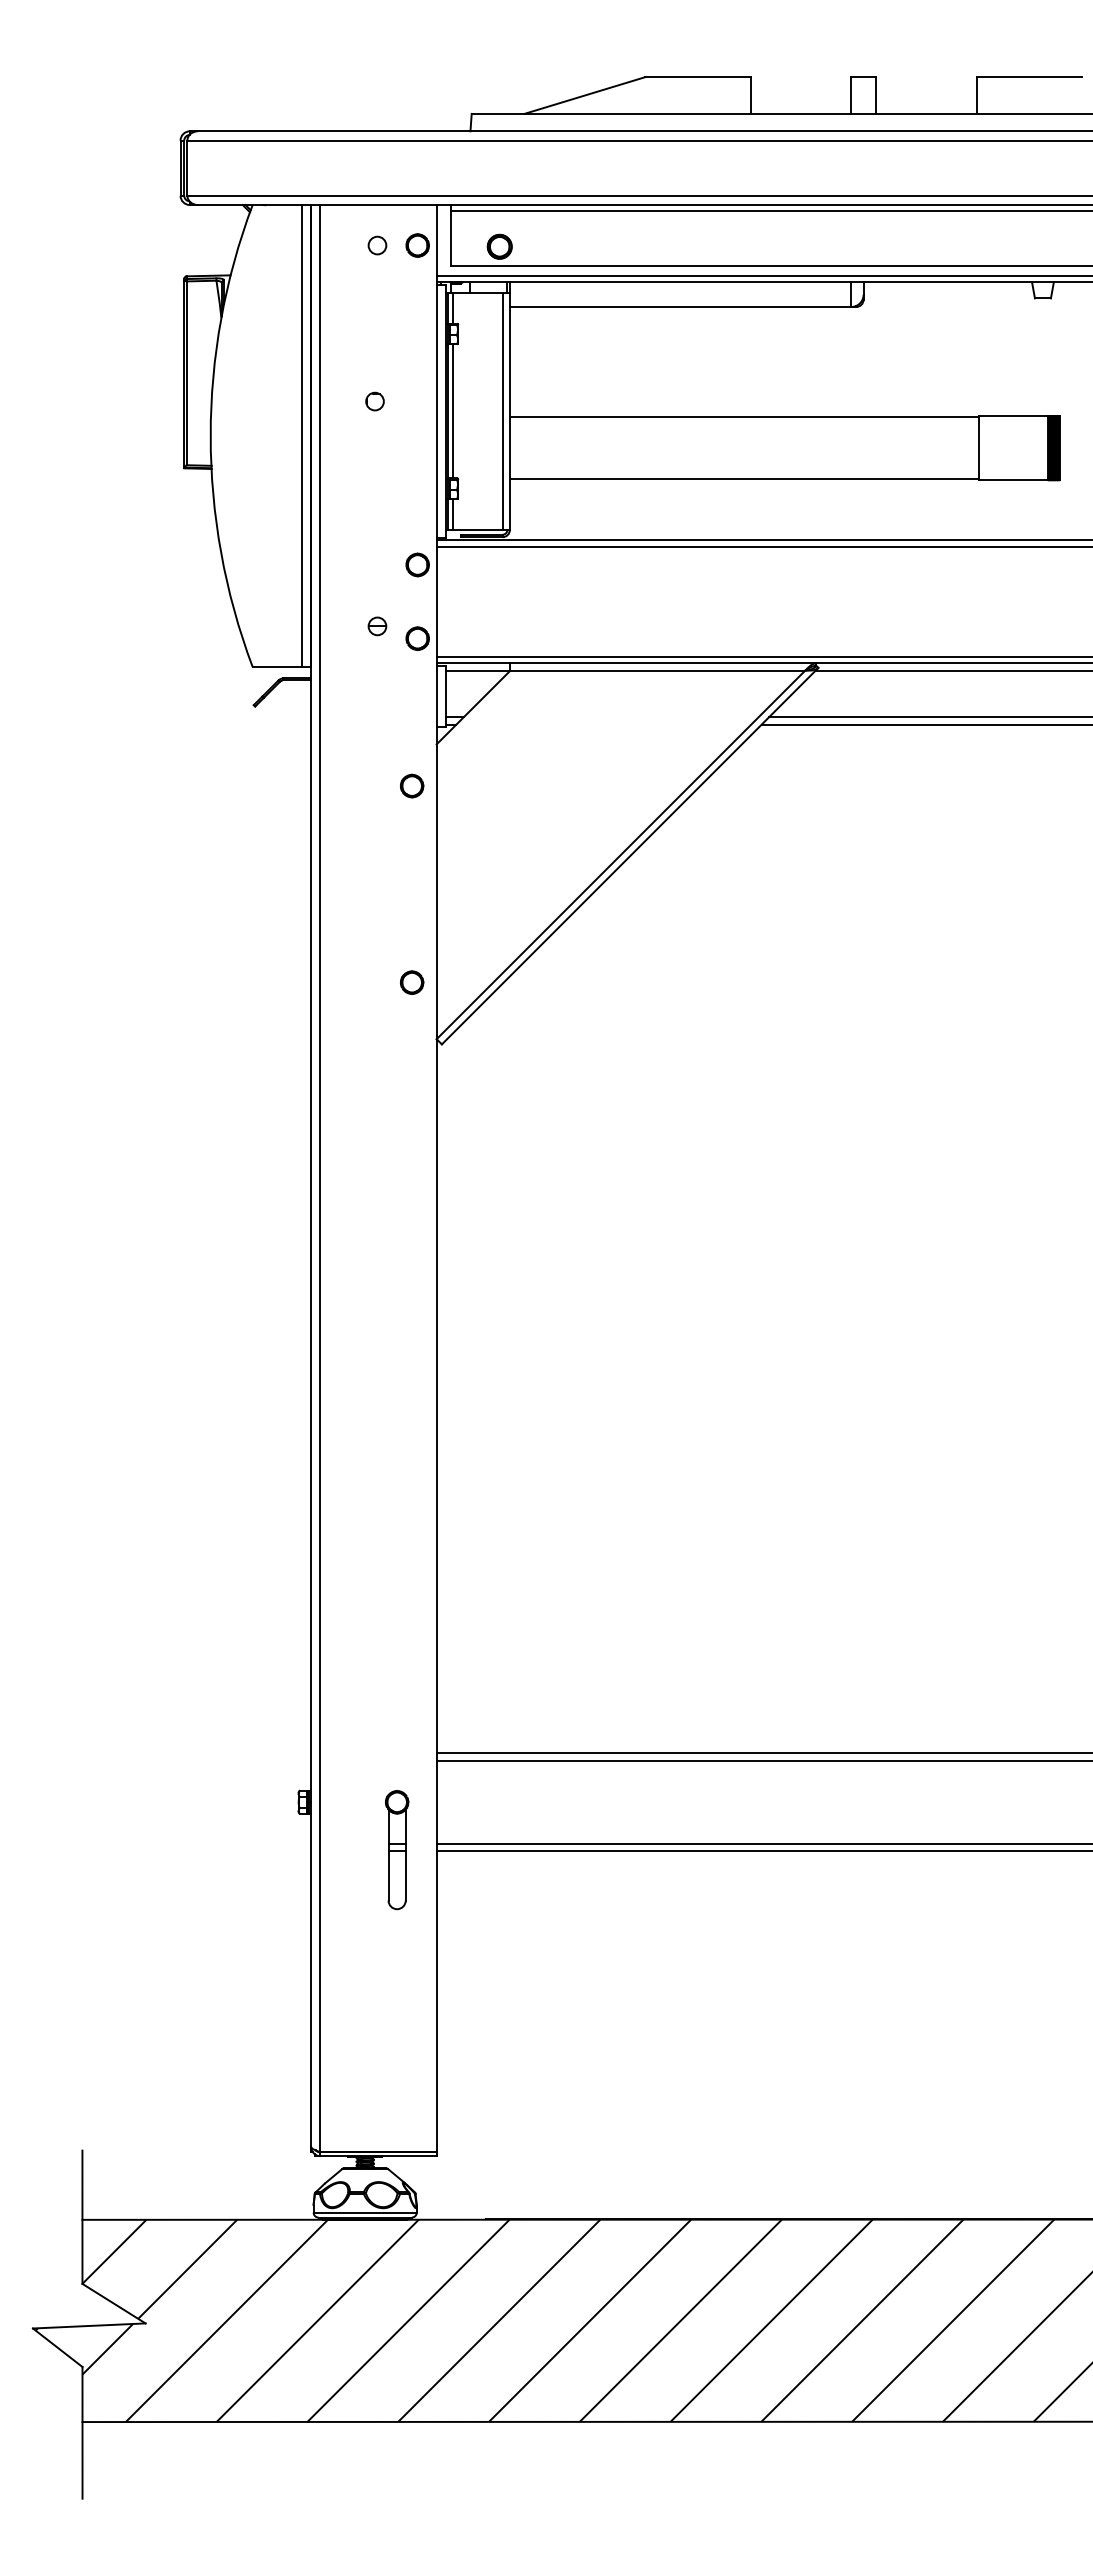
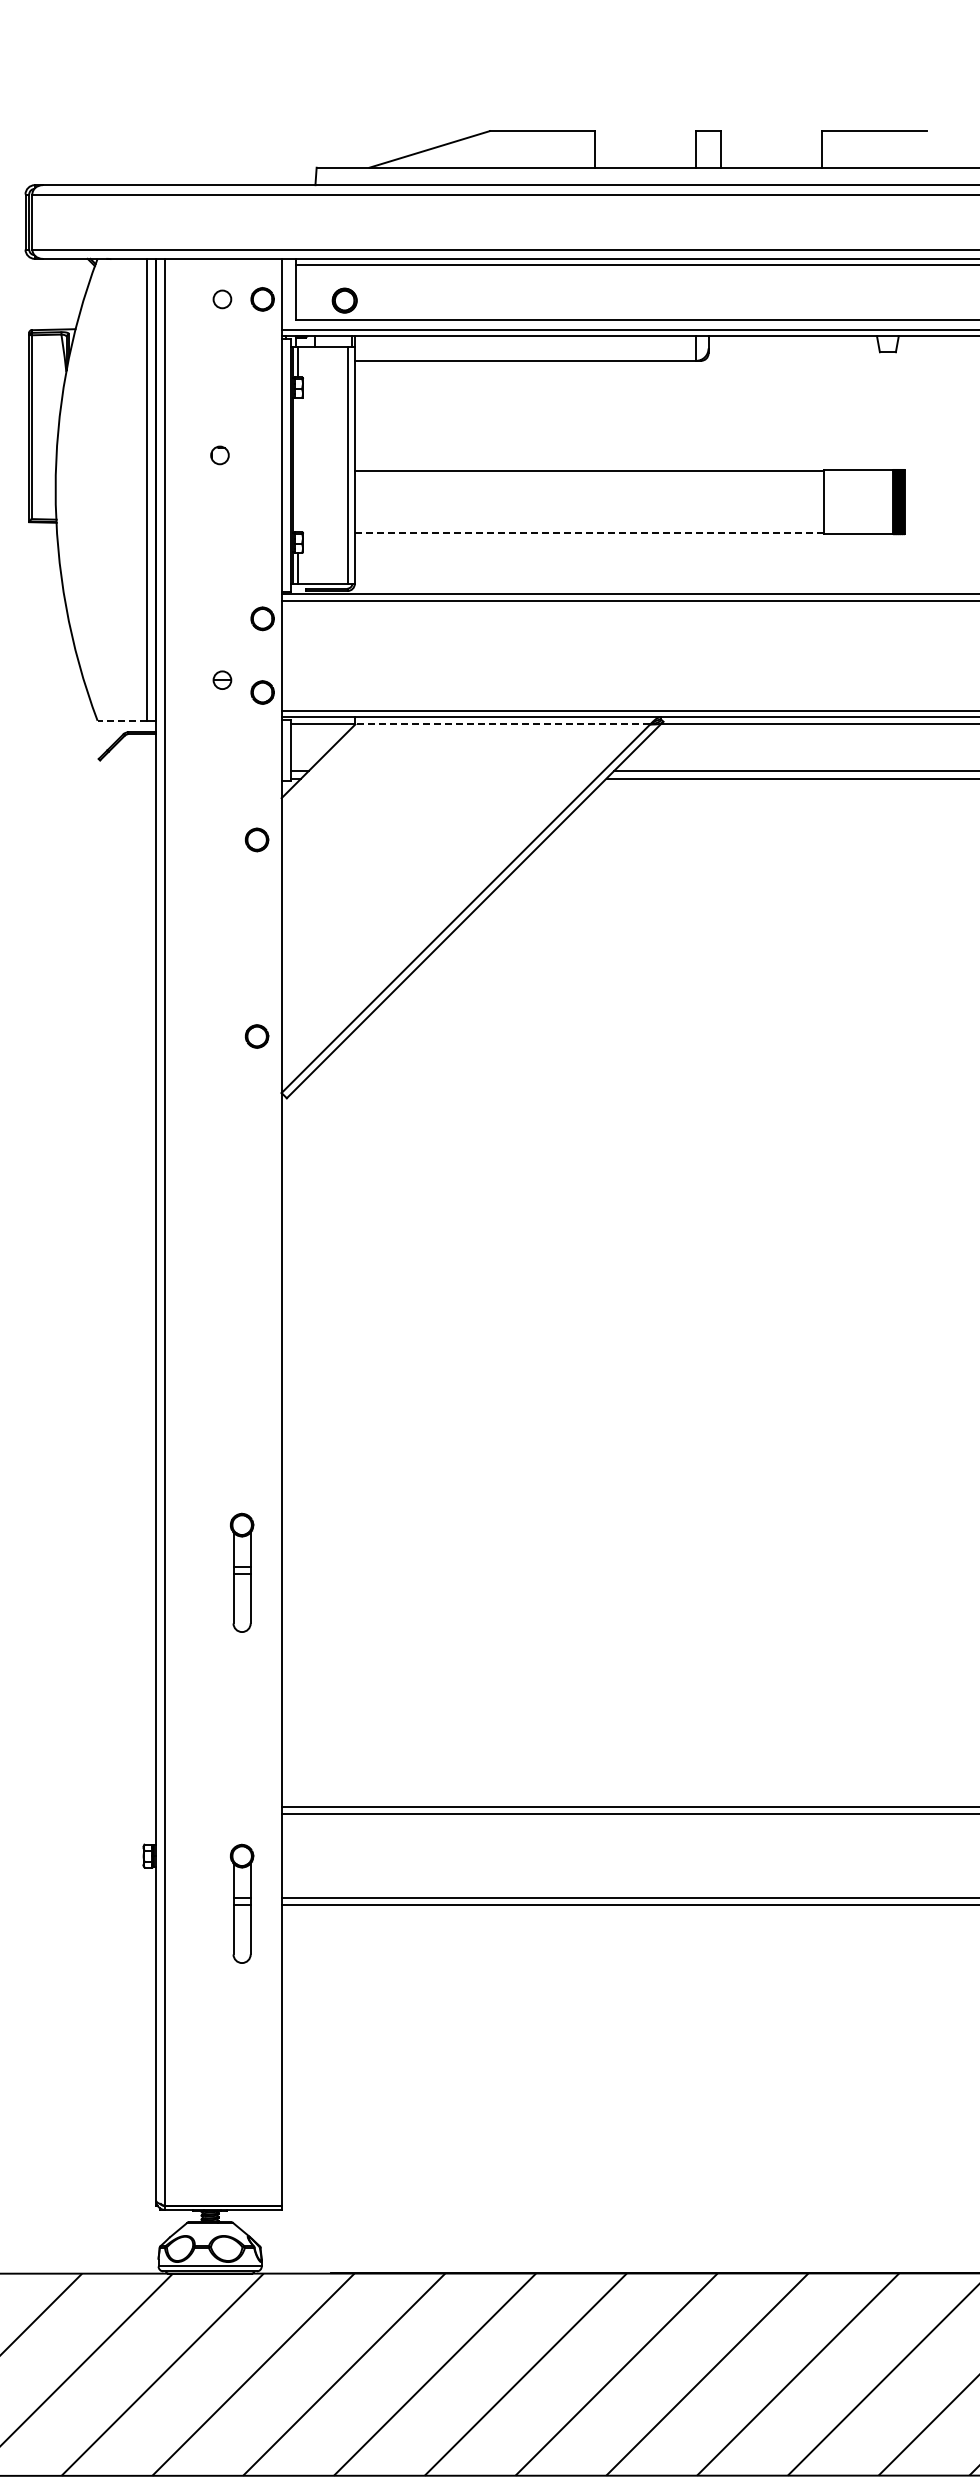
line: (453, 411) -> (298, 465), removed
line: (744, 479) -> (589, 533), solid -> dashed
line: (277, 666) -> (122, 720), solid -> dashed
line: (657, 670) -> (502, 724), solid -> dashed
part: (397, 1519) -> (242, 1573), added

